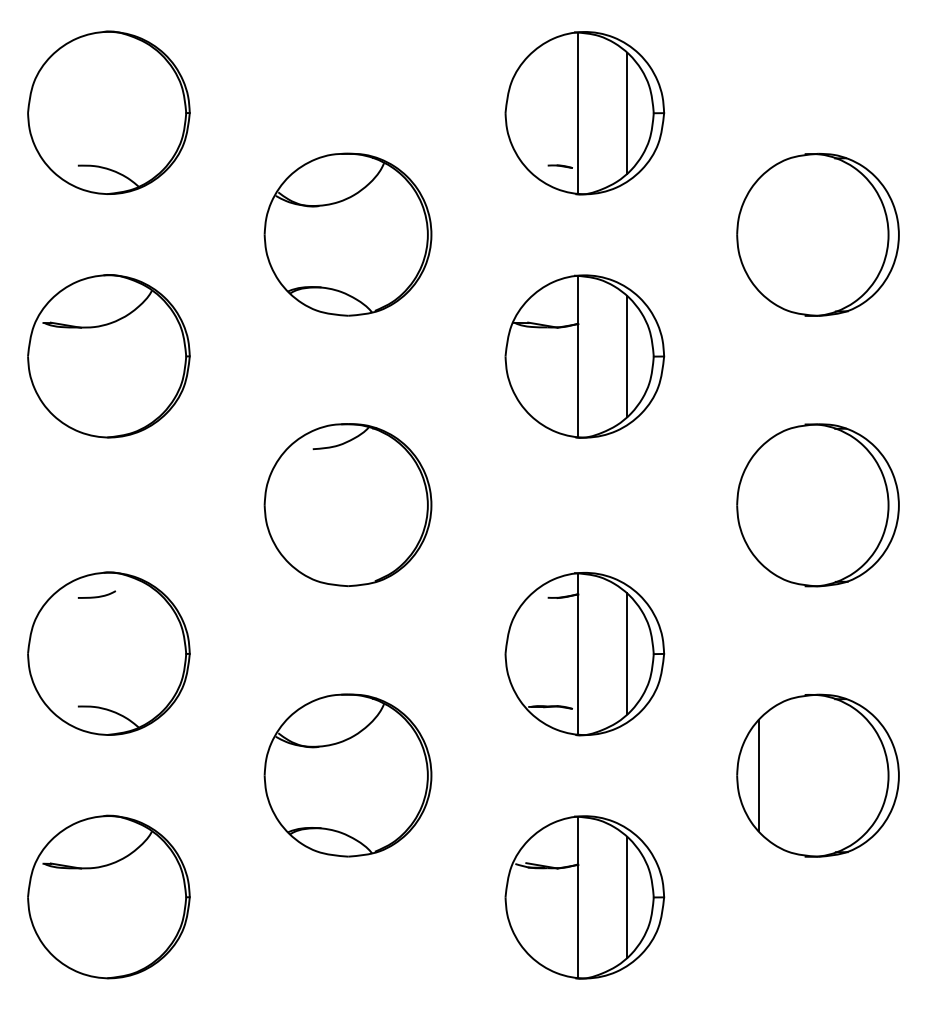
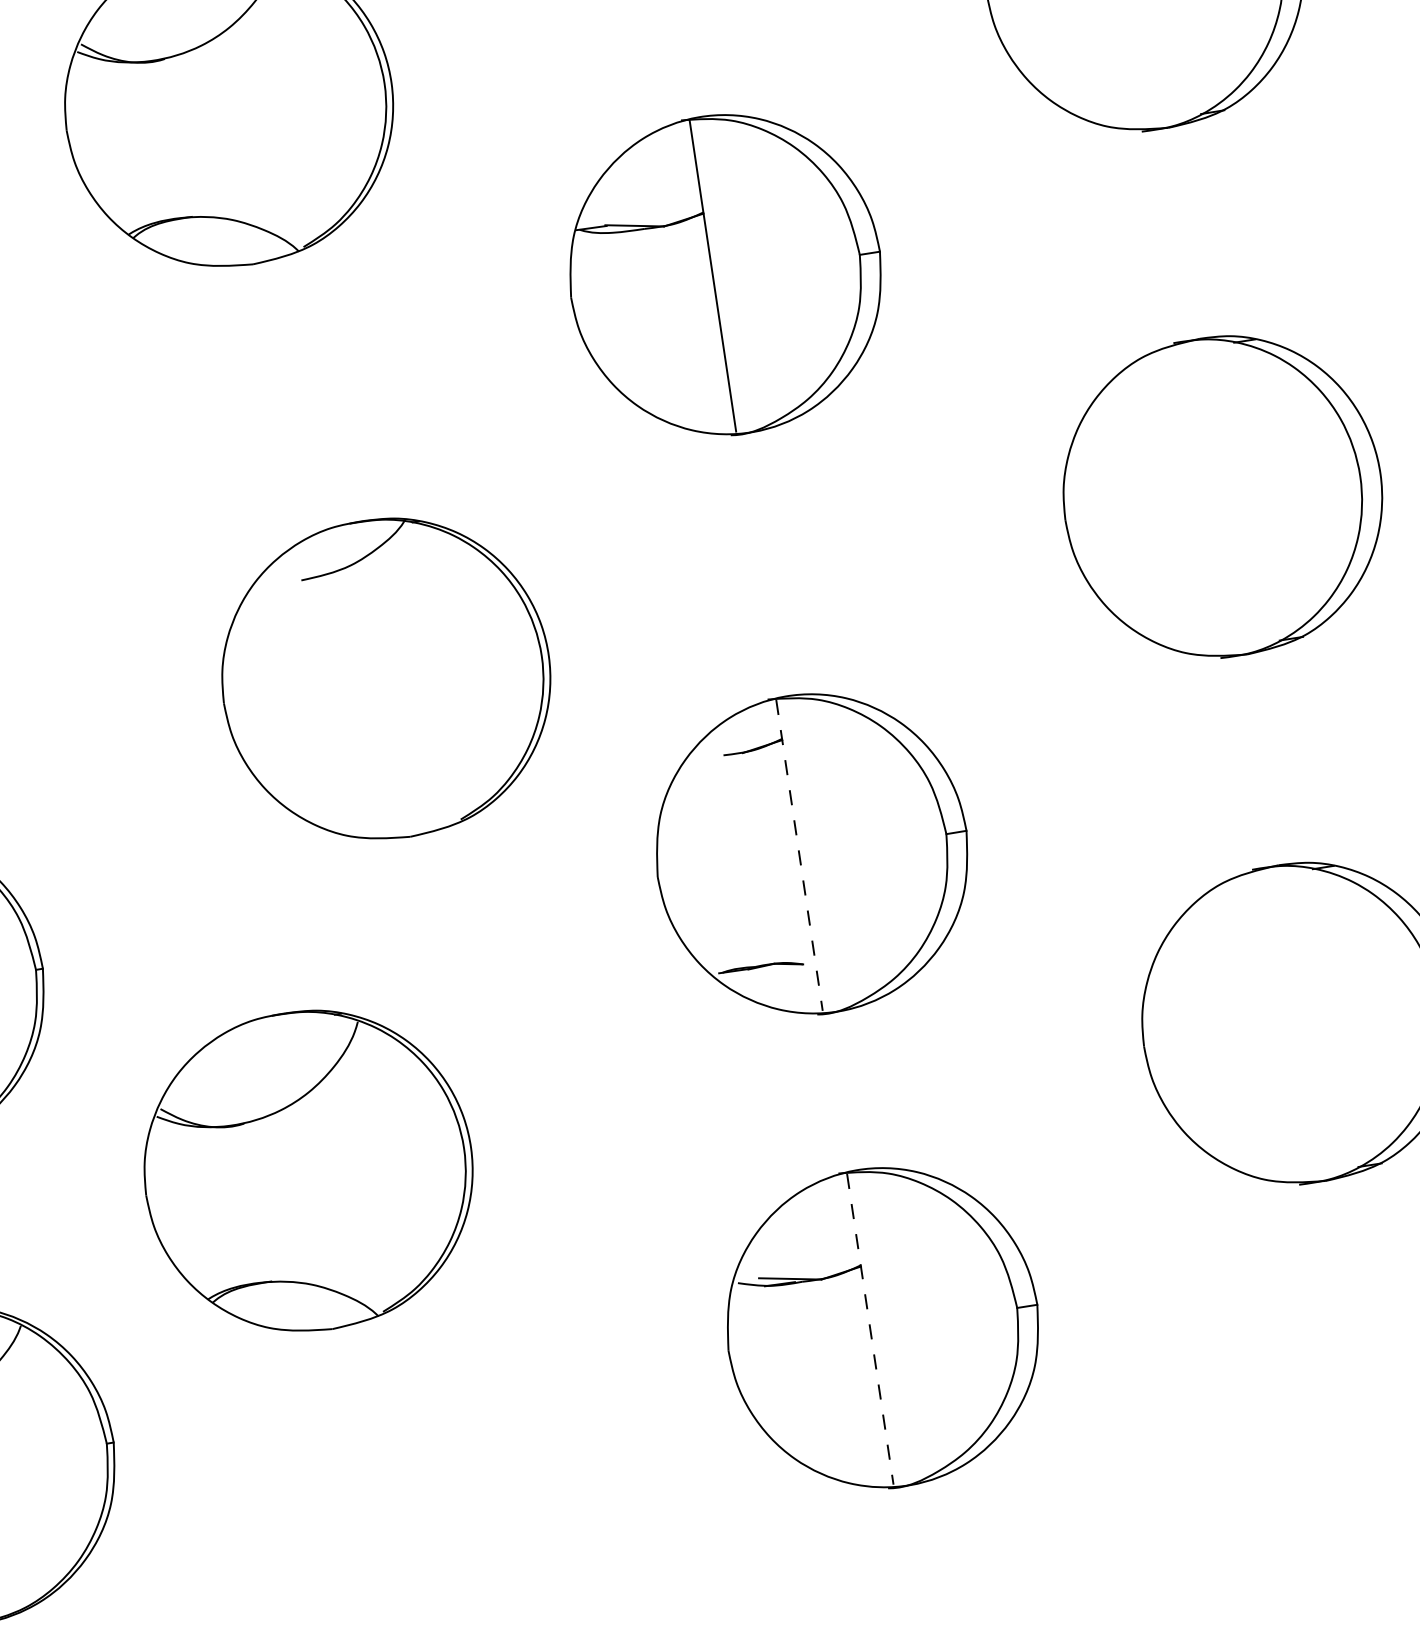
line: (626, 356) -> (806, 262), removed
part: (347, 504) -> (385, 677), moved
line: (578, 653) -> (799, 854), solid -> dashed
line: (626, 653) -> (893, 840), removed
part: (347, 775) -> (307, 1171), moved
line: (758, 775) -> (1185, 1040), removed
line: (626, 896) -> (963, 1314), removed
line: (578, 897) -> (870, 1329), solid -> dashed

